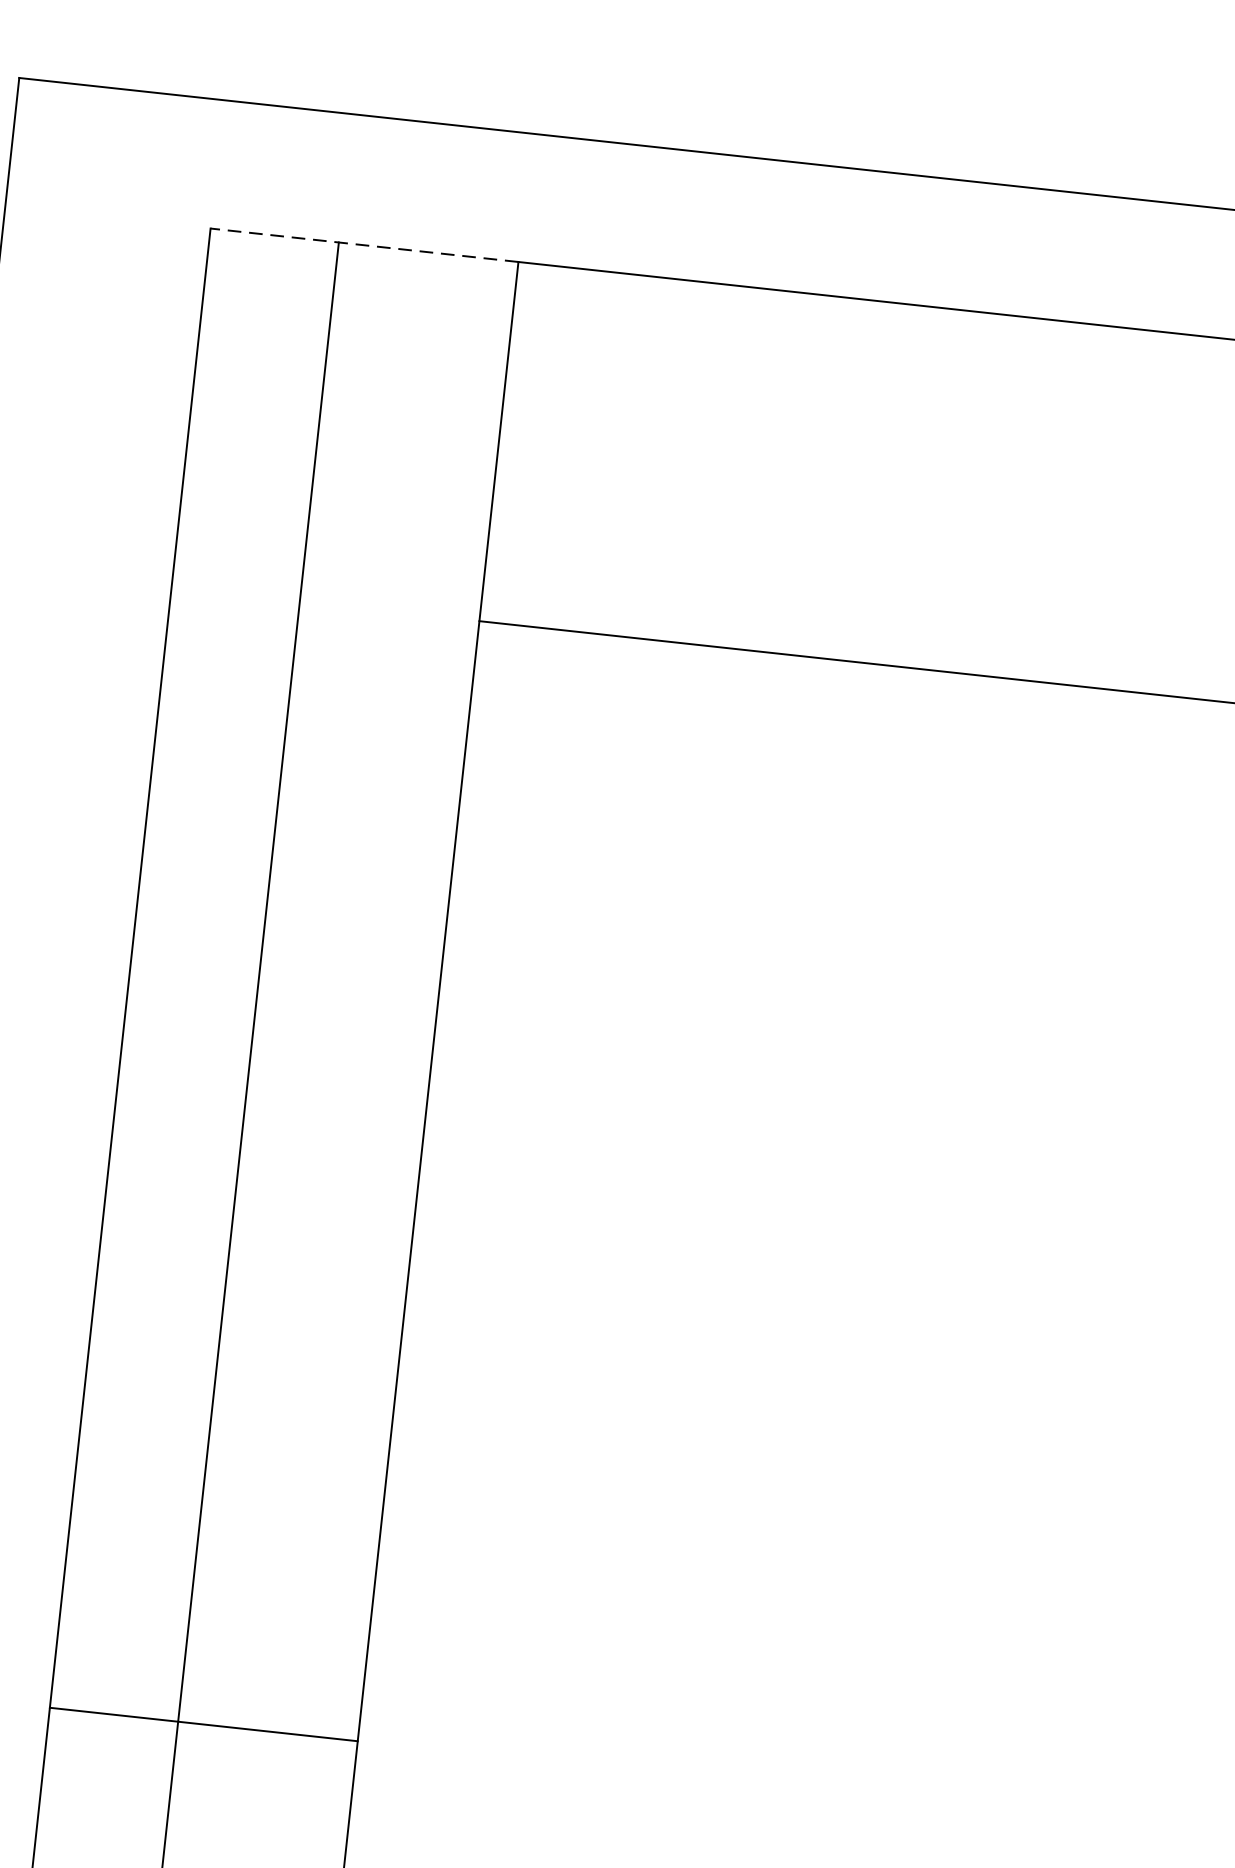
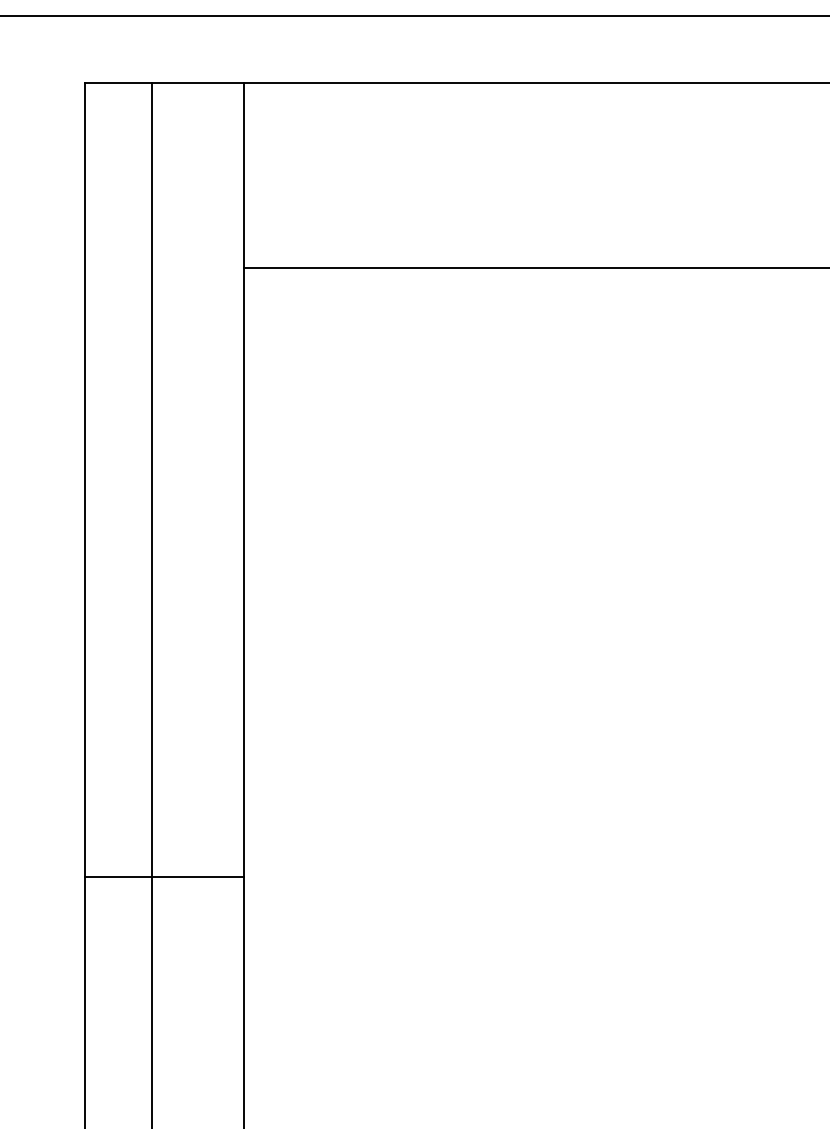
line: (363, 245) -> (164, 82), dashed -> solid
line: (203, 1723) -> (164, 876), moved

